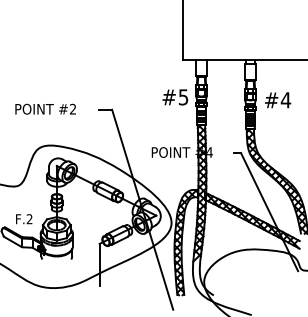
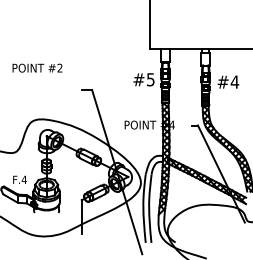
text: (45, 108) -> (37, 67), moved
text: (29, 219) -> (24, 180), F.2 -> F.4
hatch: (185, 242) -> (152, 199), removed

